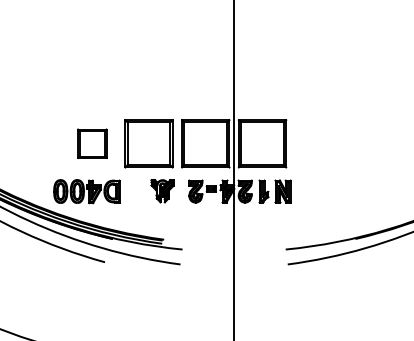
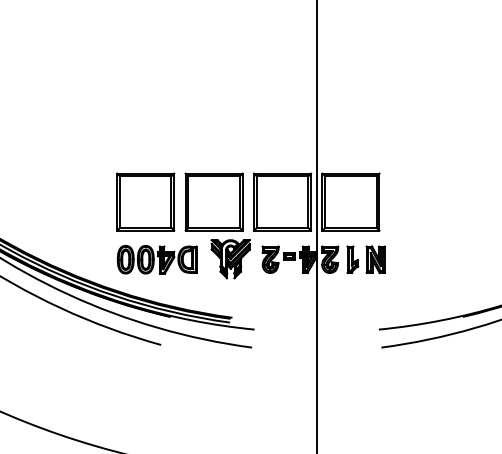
part: (92, 143) -> (145, 201), size x1.67
part: (86, 191) -> (156, 259), moved
part: (162, 191) -> (230, 259), size x1.43

